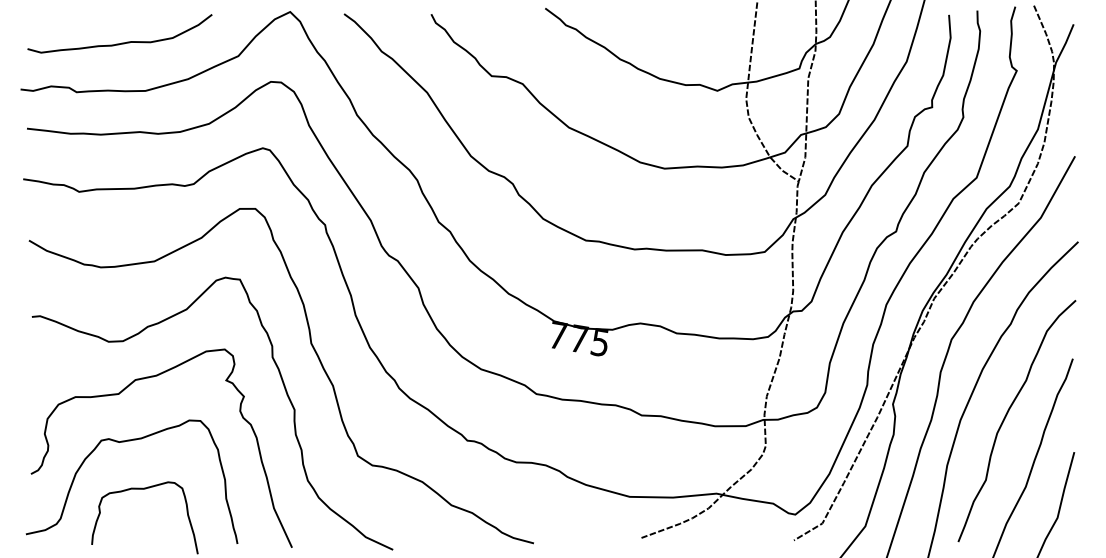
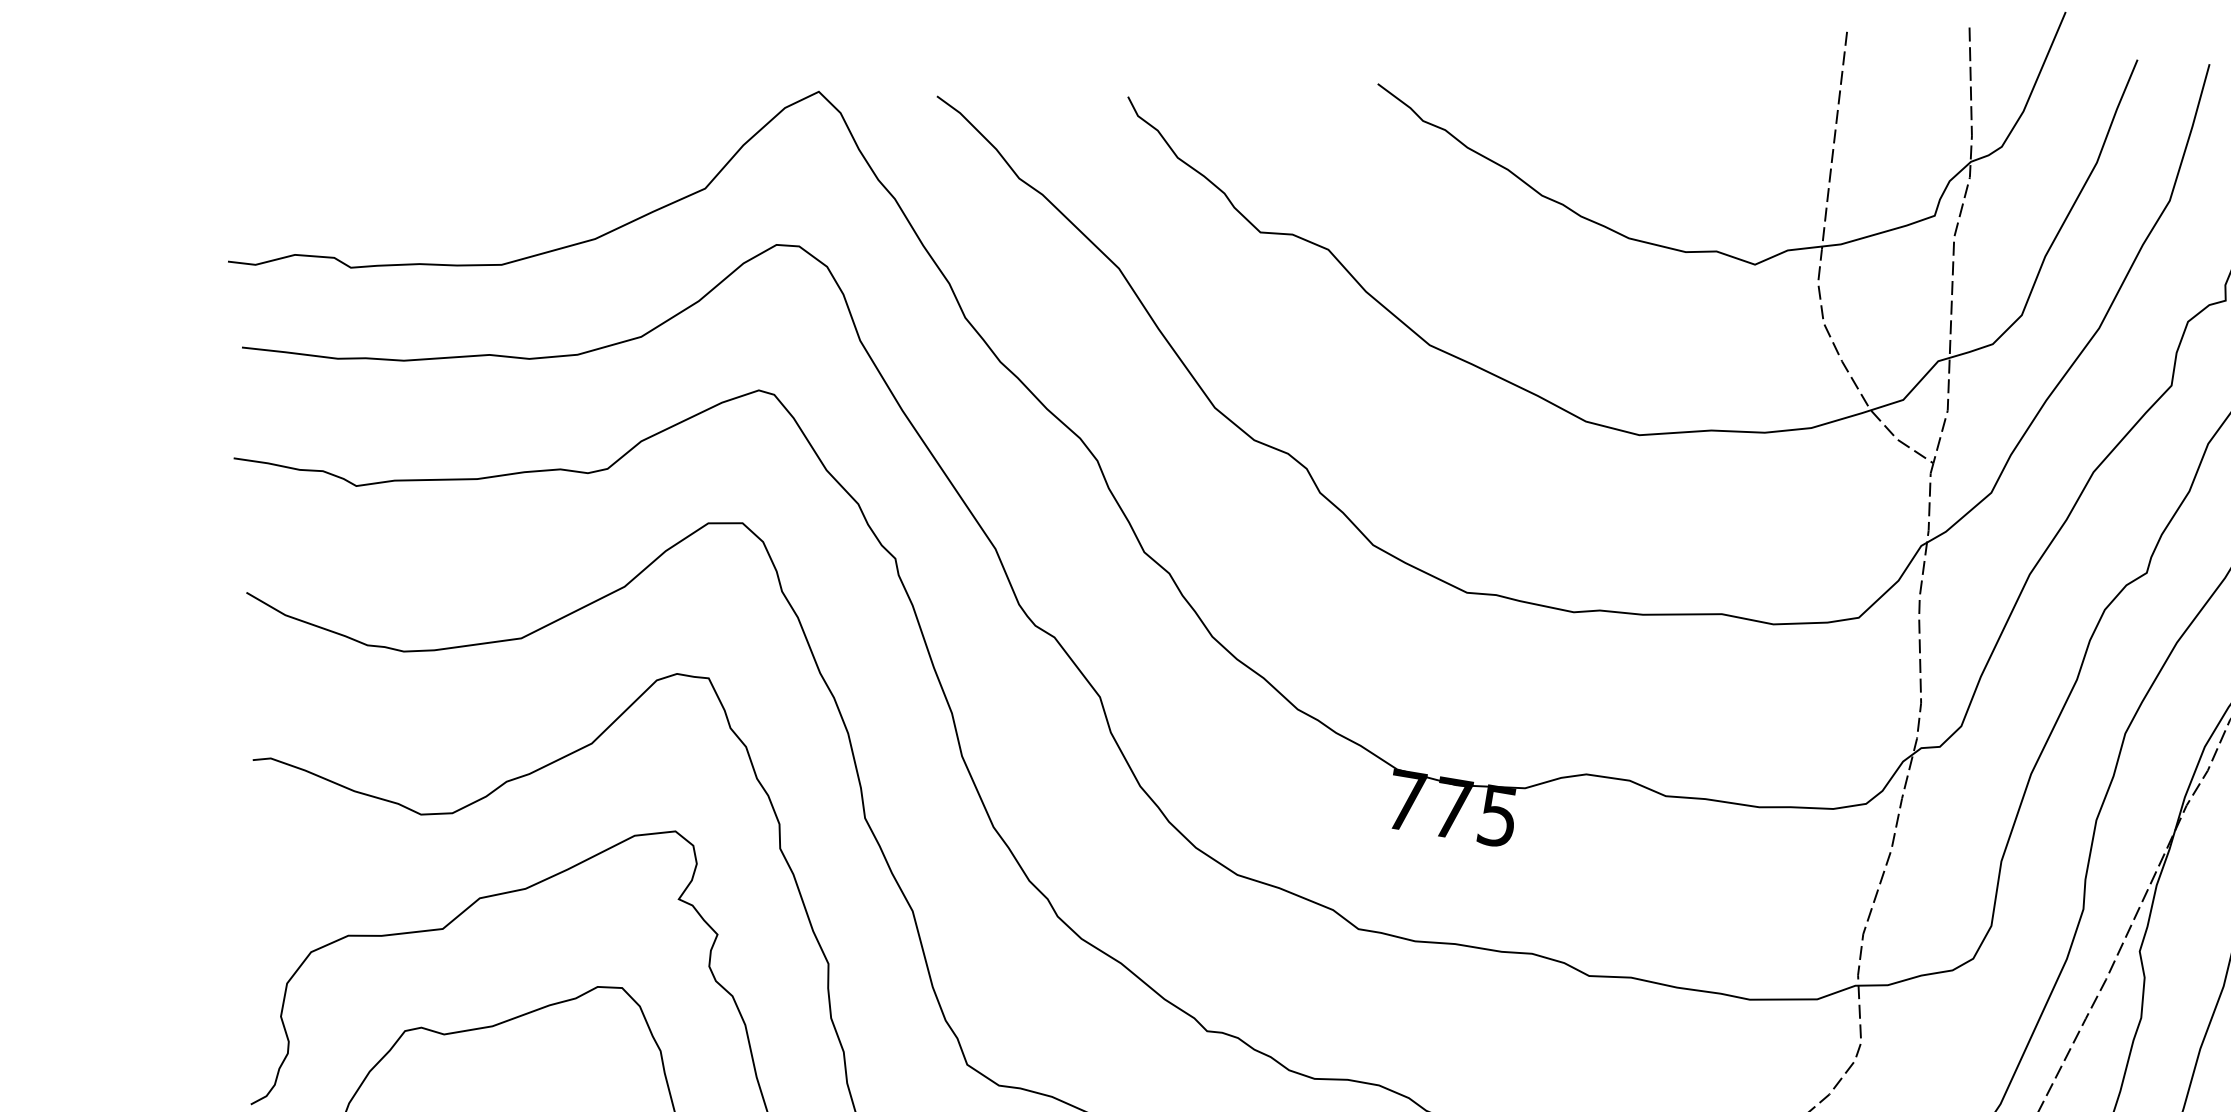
curve: (121, 42) -> (449, 158), removed

